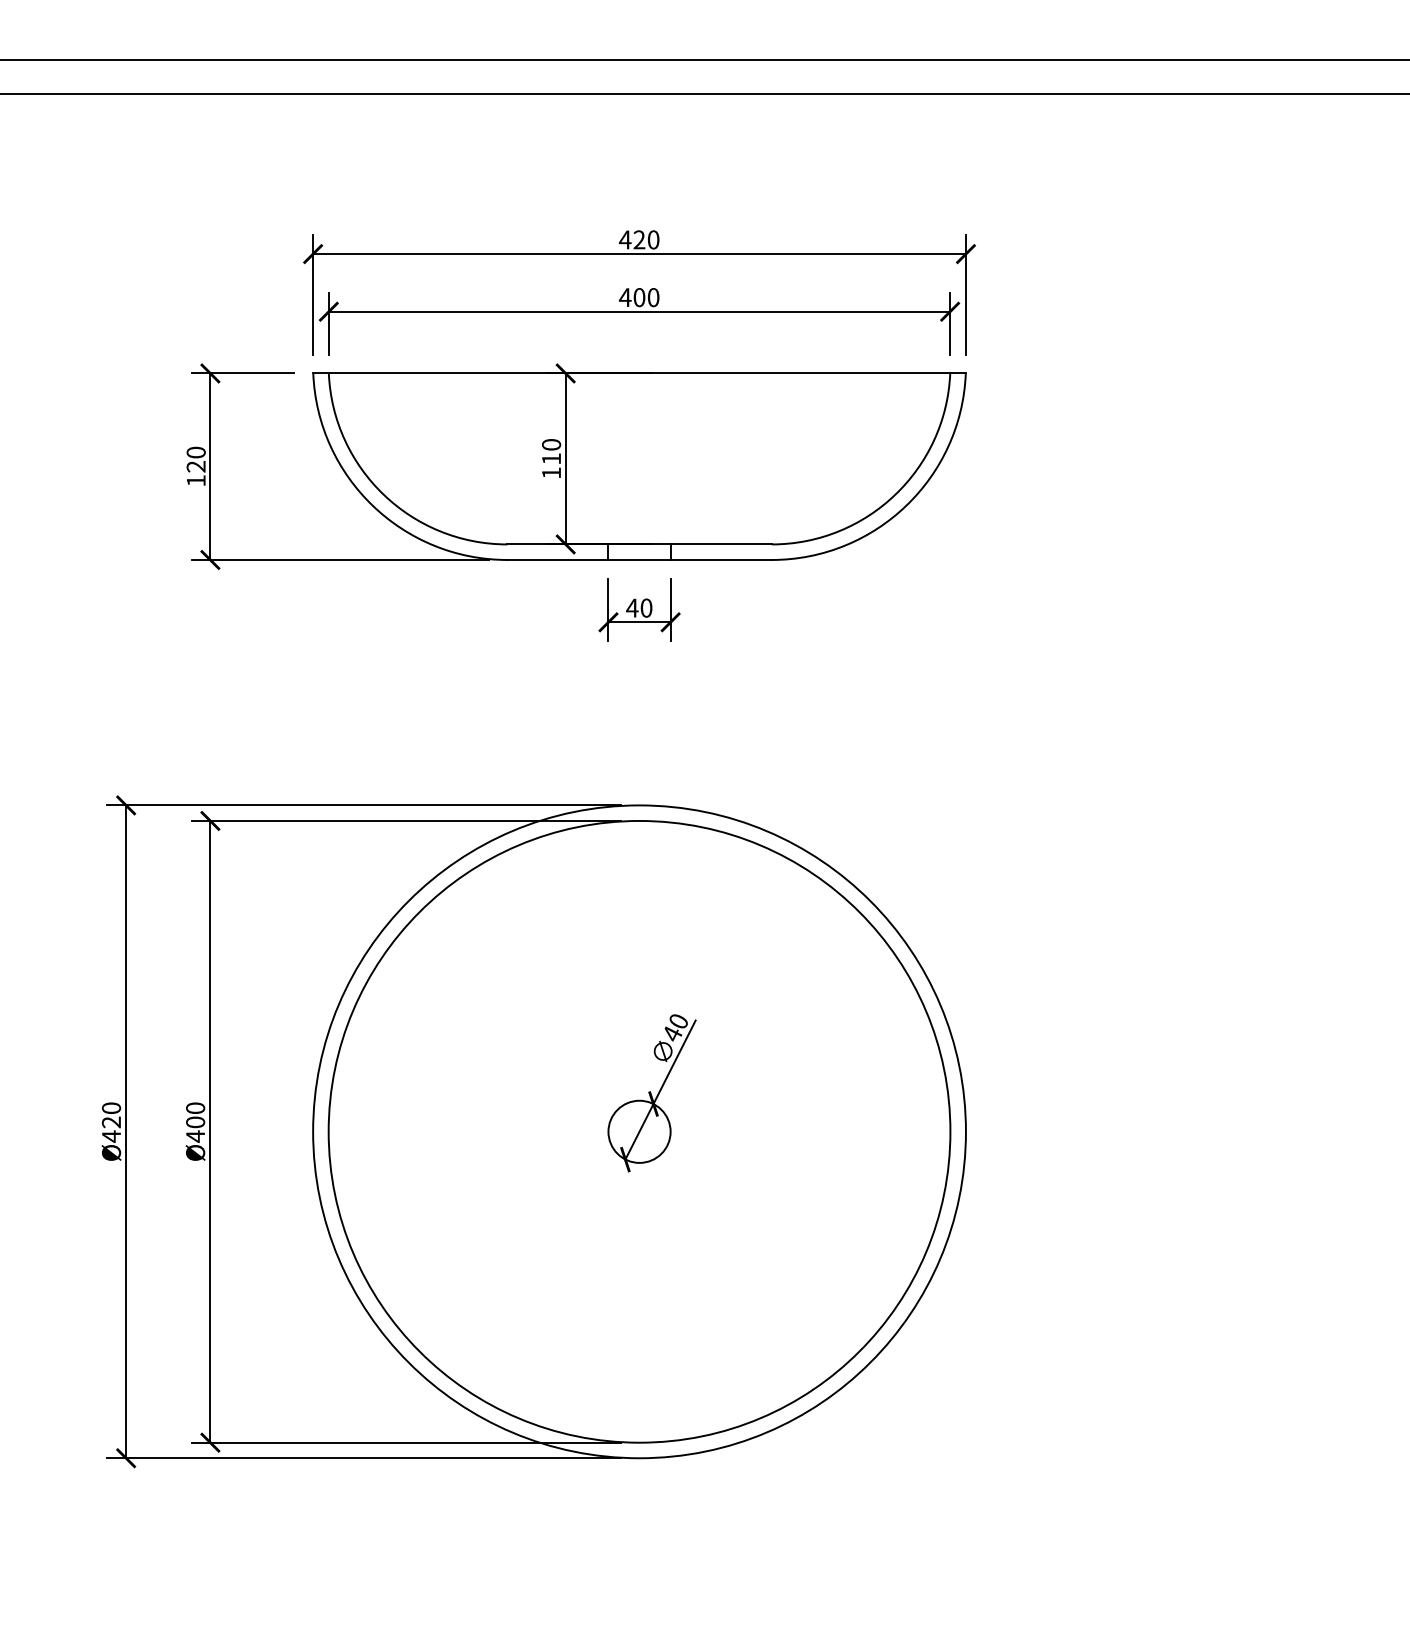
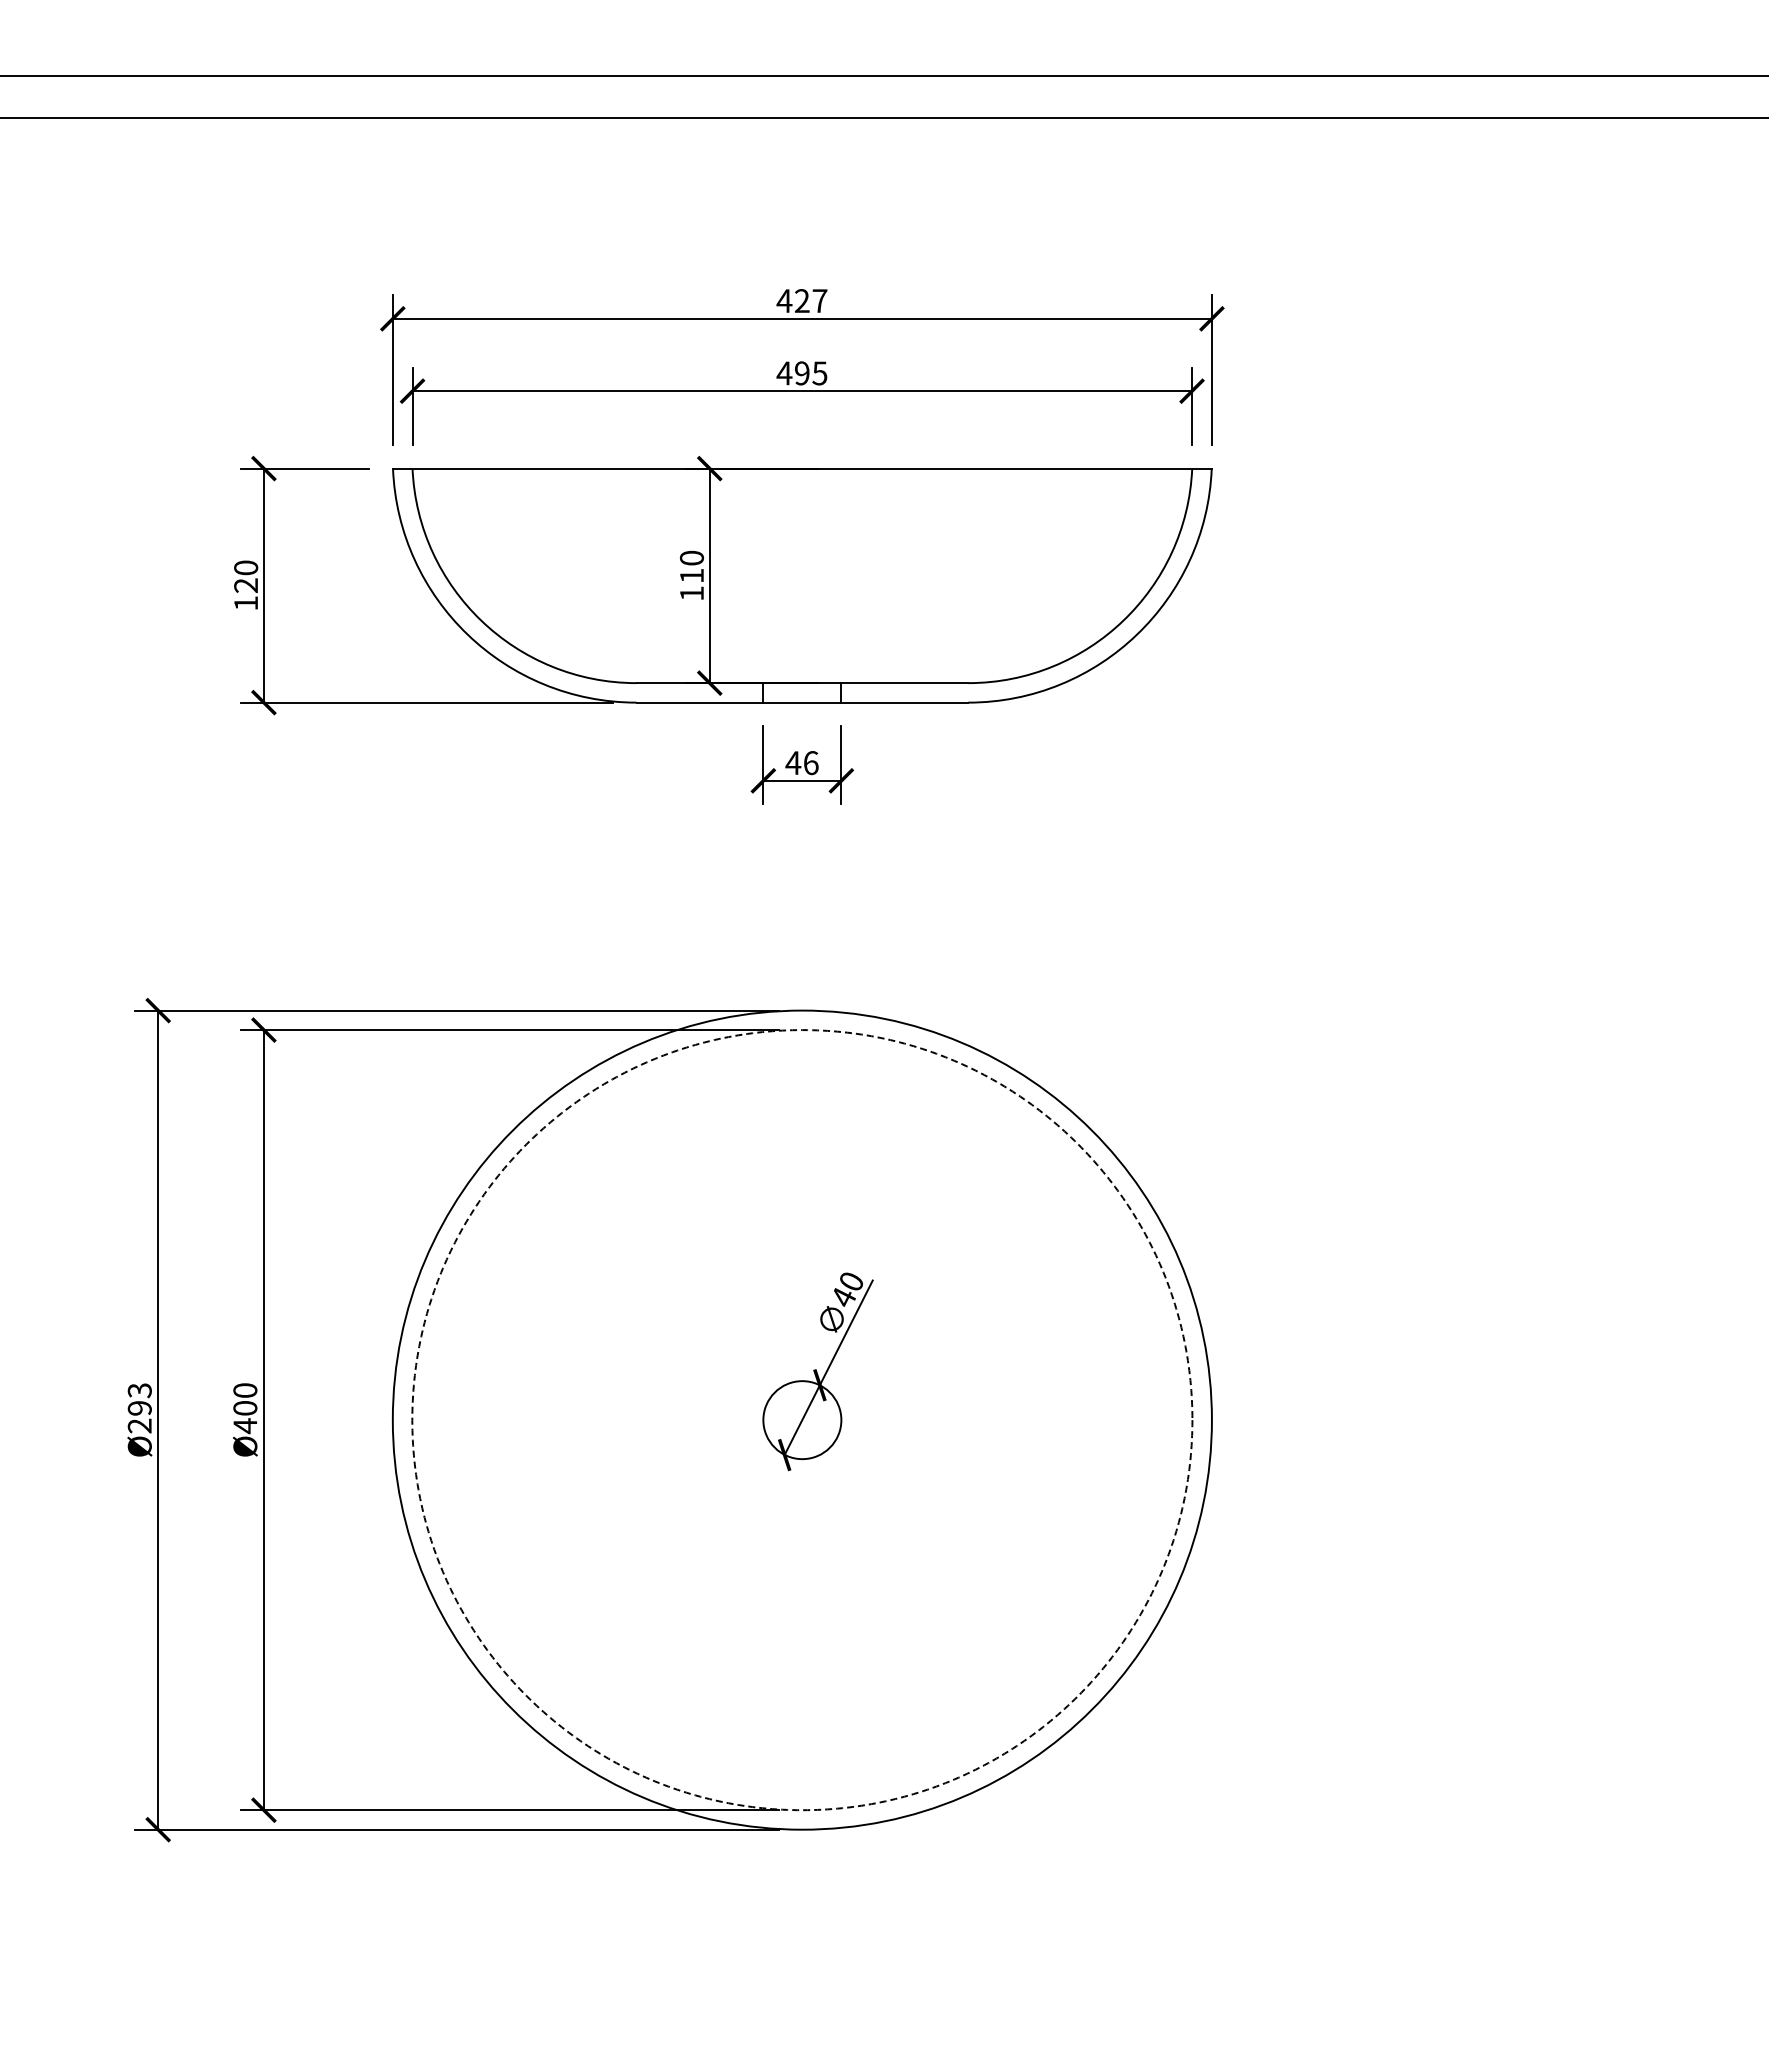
text: (653, 240) -> (819, 301), 420 -> 427
text: (646, 297) -> (811, 373), 400 -> 495
text: (646, 608) -> (811, 763), 40 -> 46
text: (111, 1122) -> (139, 1408), Ø420 -> Ø293
circle: (639, 1132) -> (802, 1420), solid -> dashed

